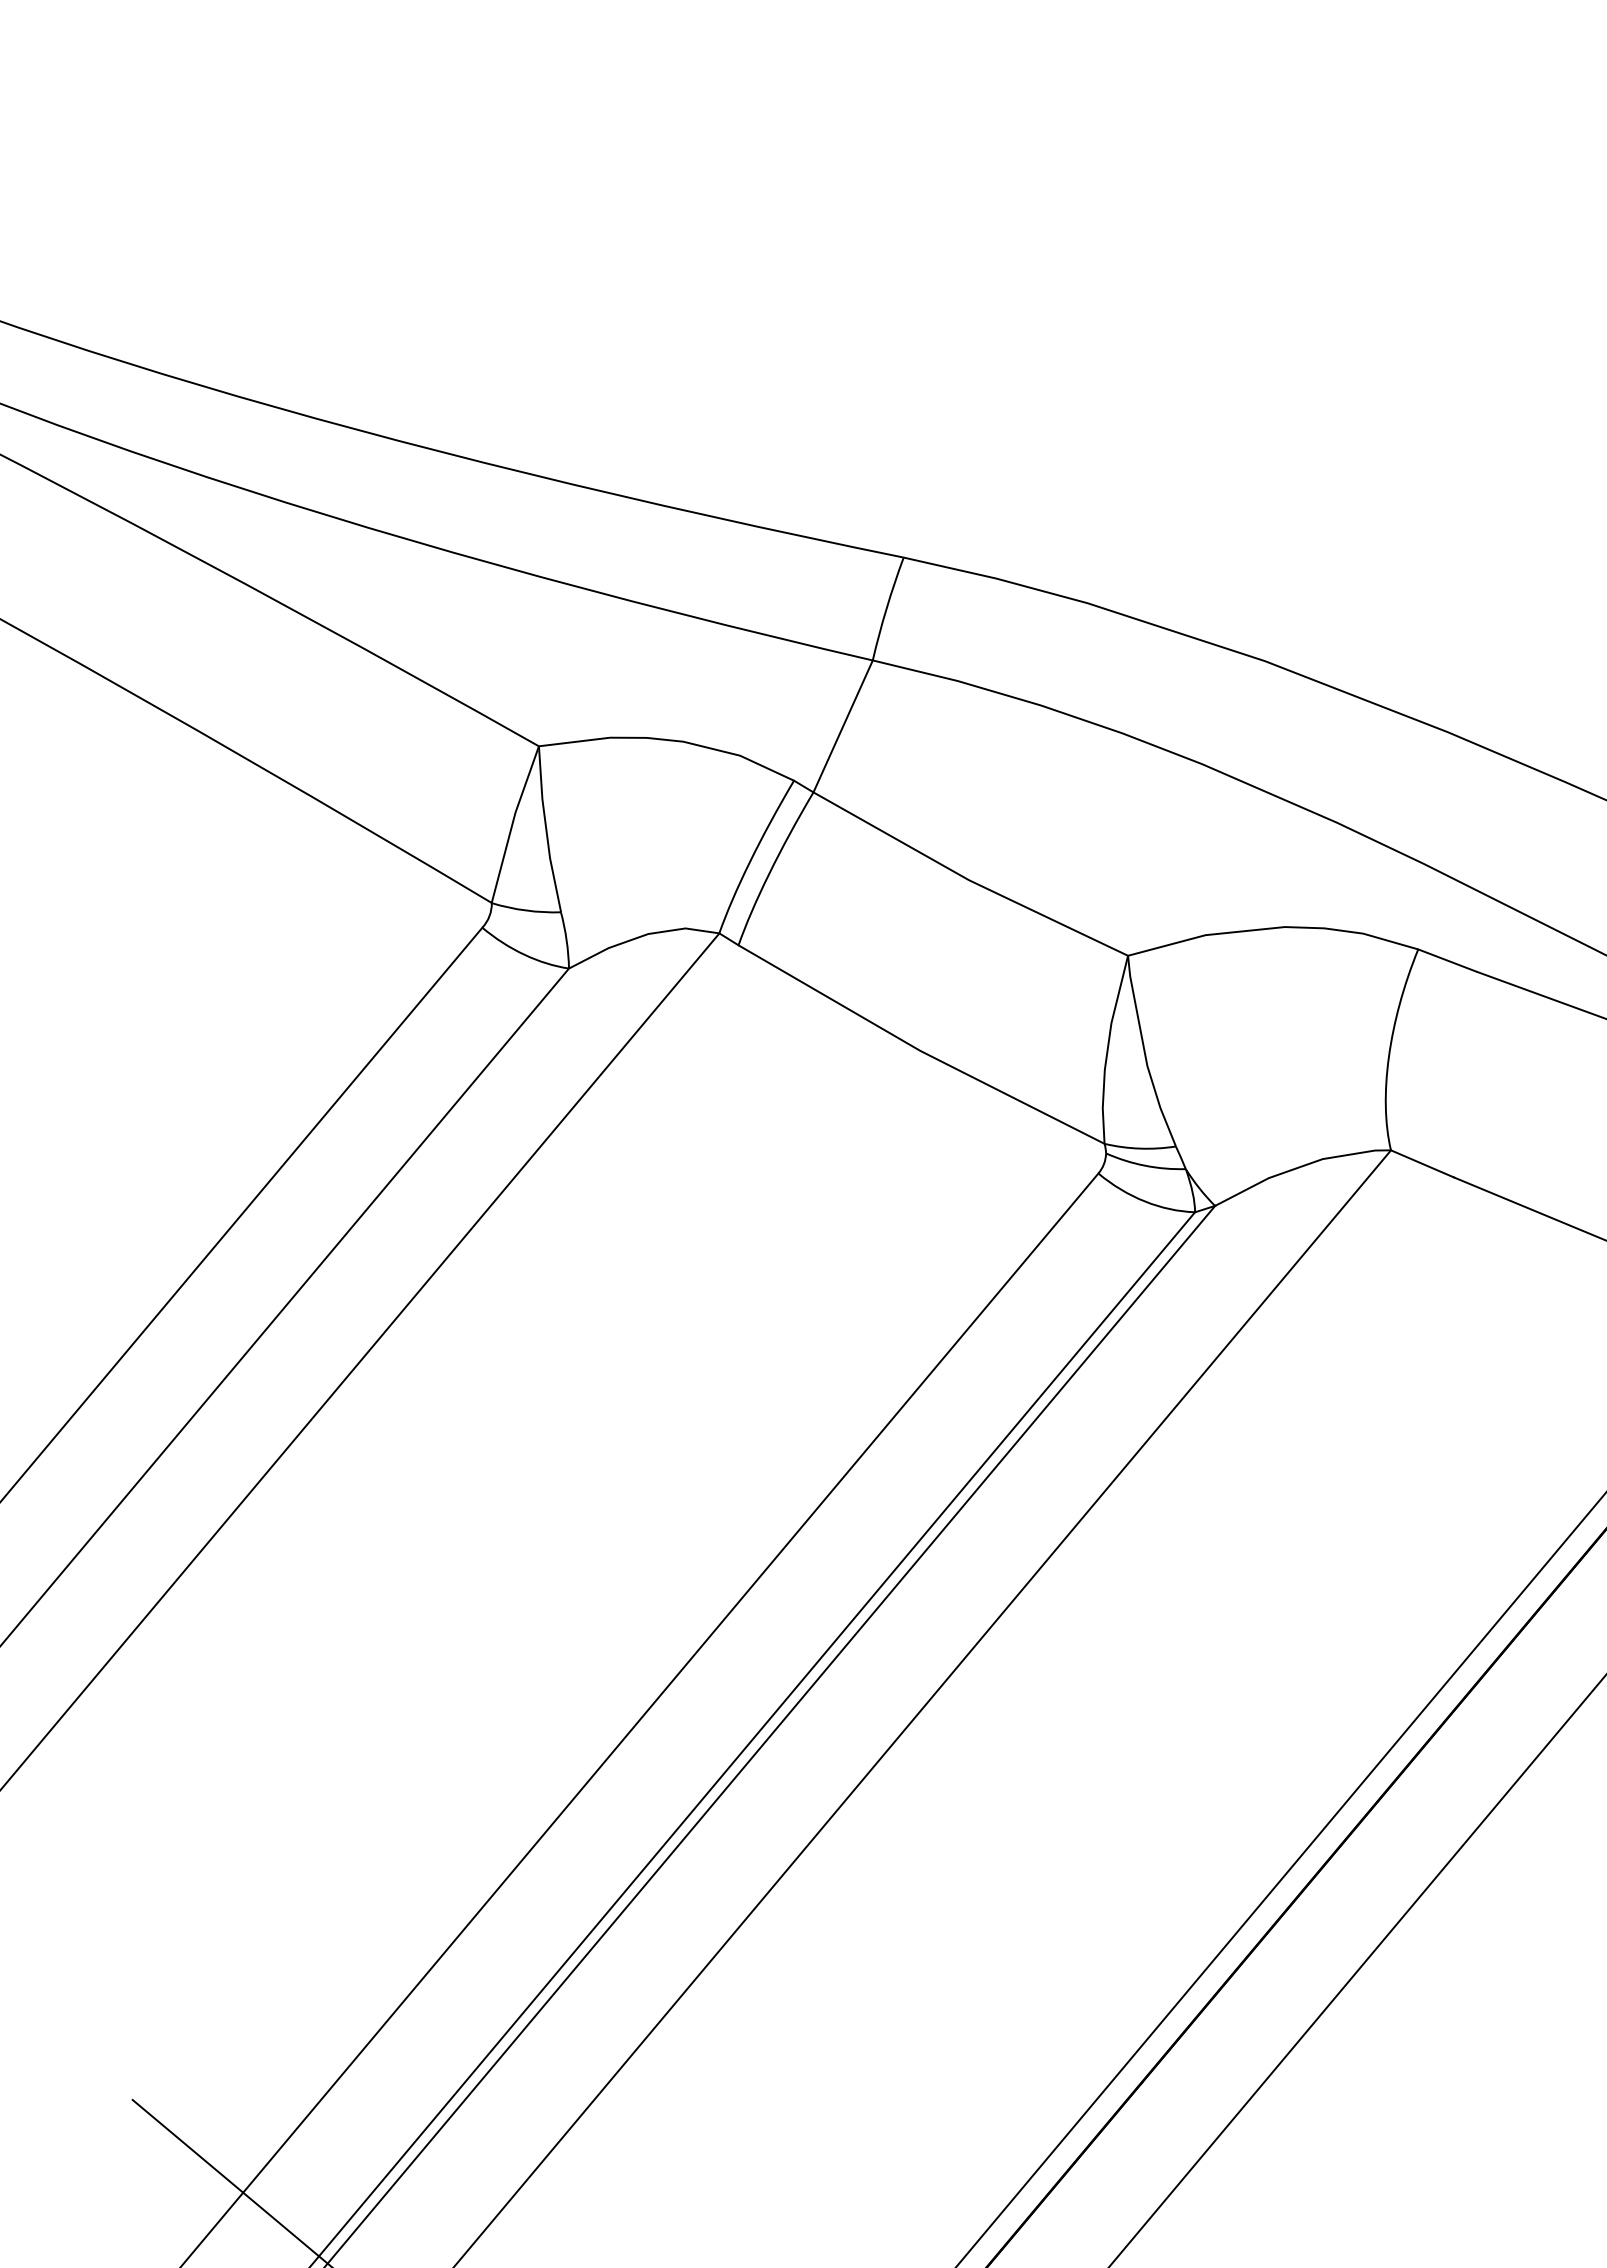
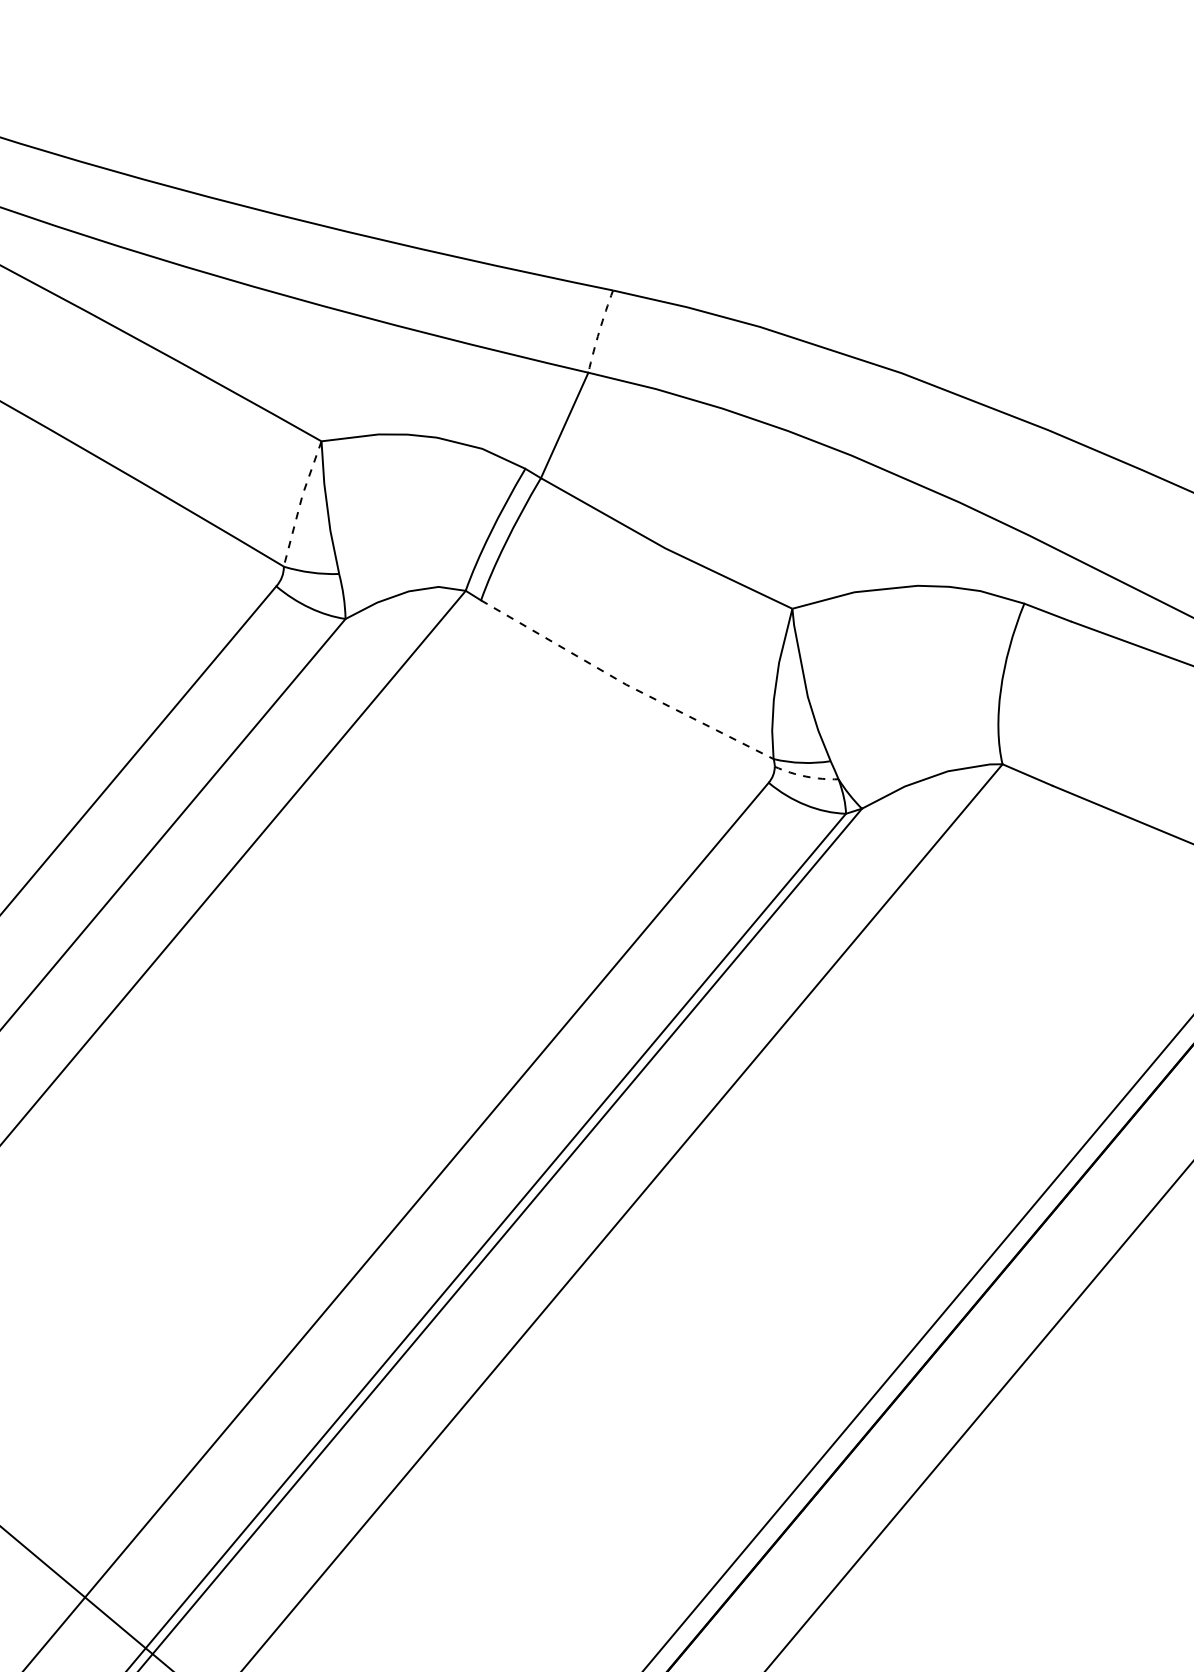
arc: (886, 608) -> (599, 331), solid -> dashed
line: (512, 823) -> (300, 503), solid -> dashed
line: (919, 1050) -> (625, 684), solid -> dashed
arc: (1145, 1165) -> (806, 776), solid -> dashed

